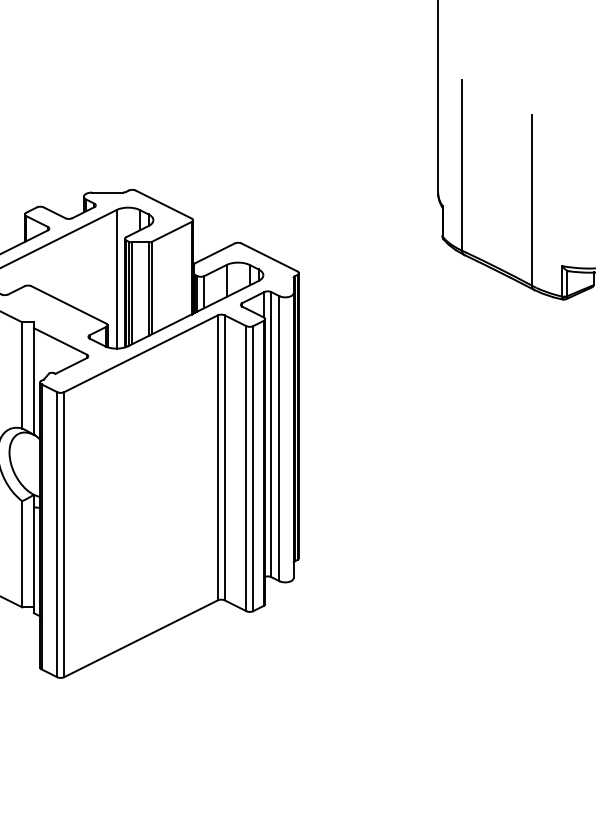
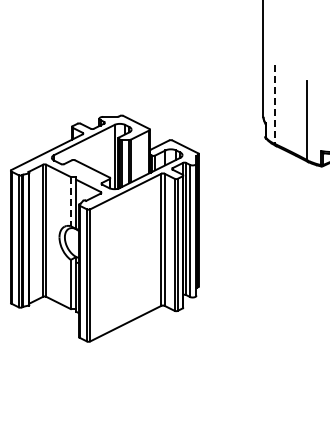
line: (461, 165) -> (274, 104), solid -> dashed
line: (21, 375) -> (70, 201), solid -> dashed

